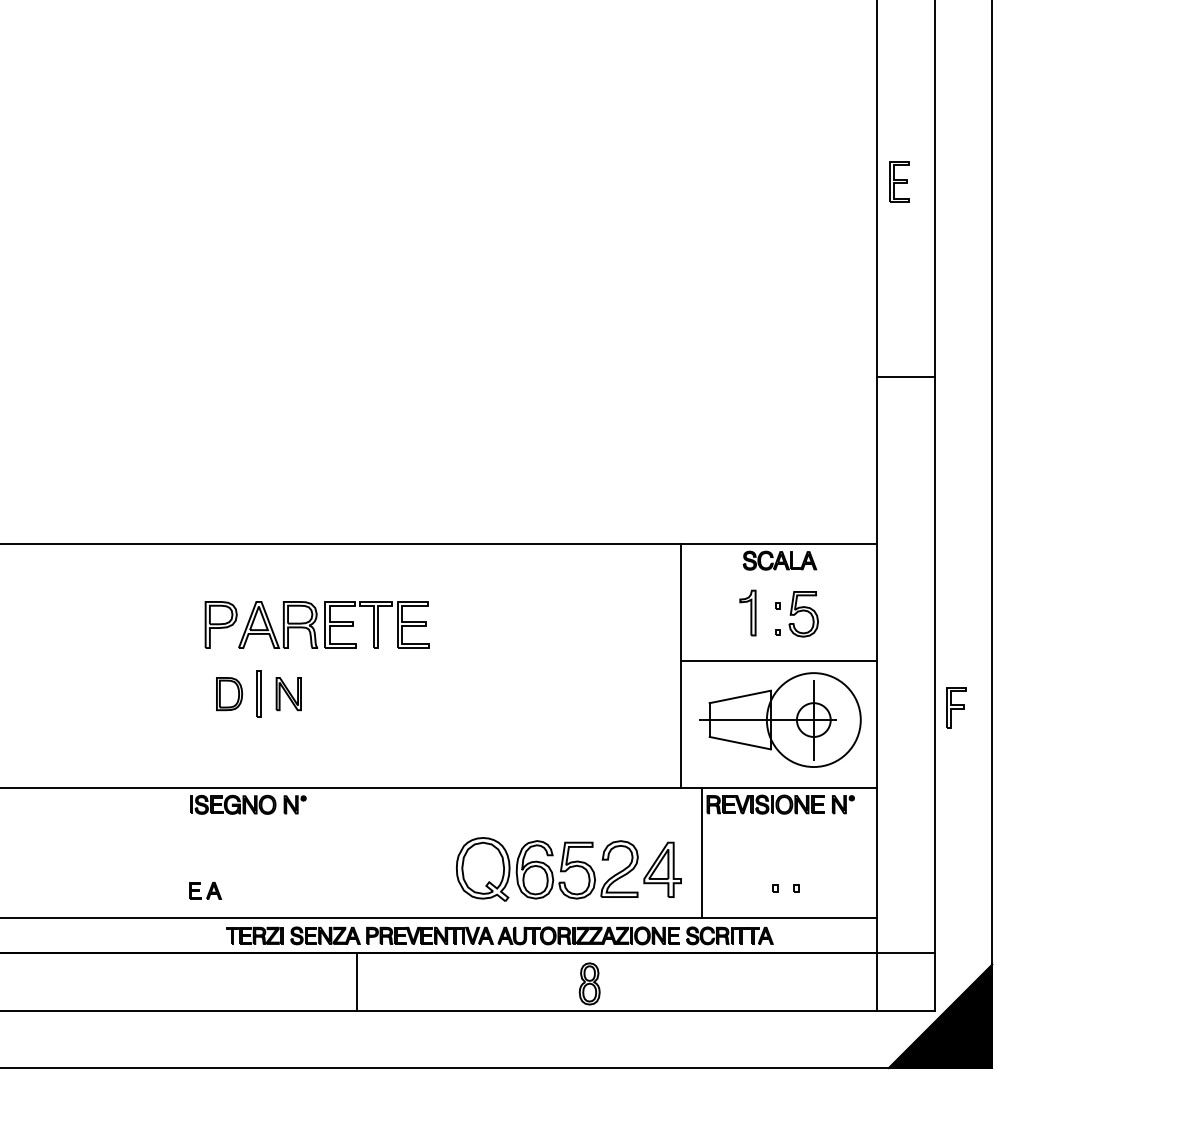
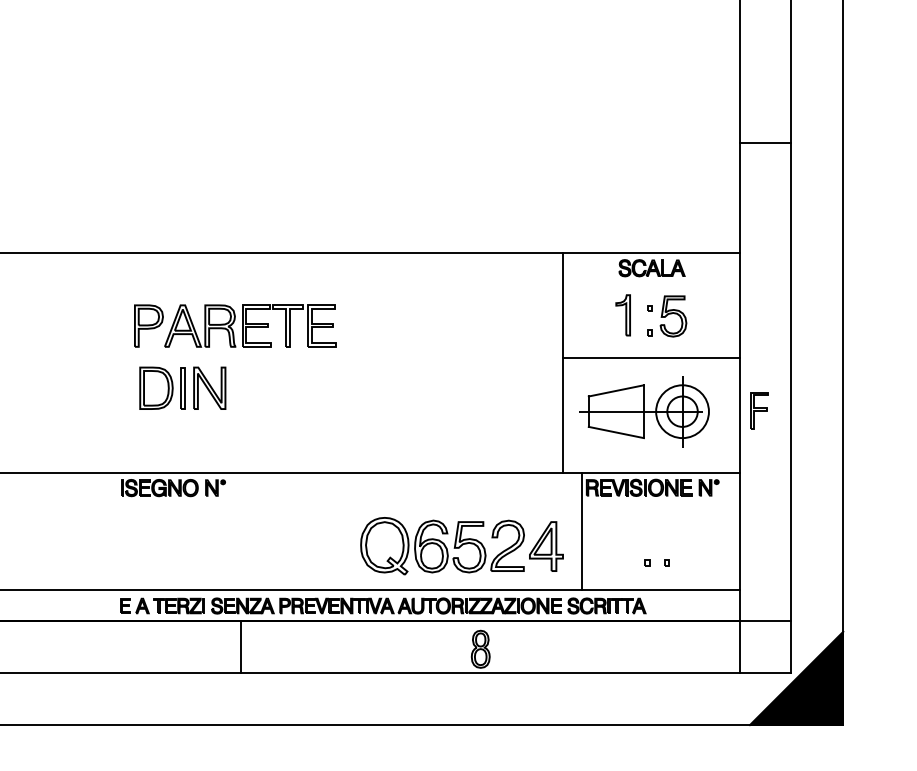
line: (905, 377) -> (765, 142), moved
part: (229, 693) -> (156, 387), size x1.43
part: (288, 693) -> (209, 387), size x1.43
part: (956, 707) -> (759, 410), moved
circle: (813, 719) -> (682, 411), size x0.62
part: (205, 890) -> (134, 605), moved
line: (356, 981) -> (240, 647), moved

